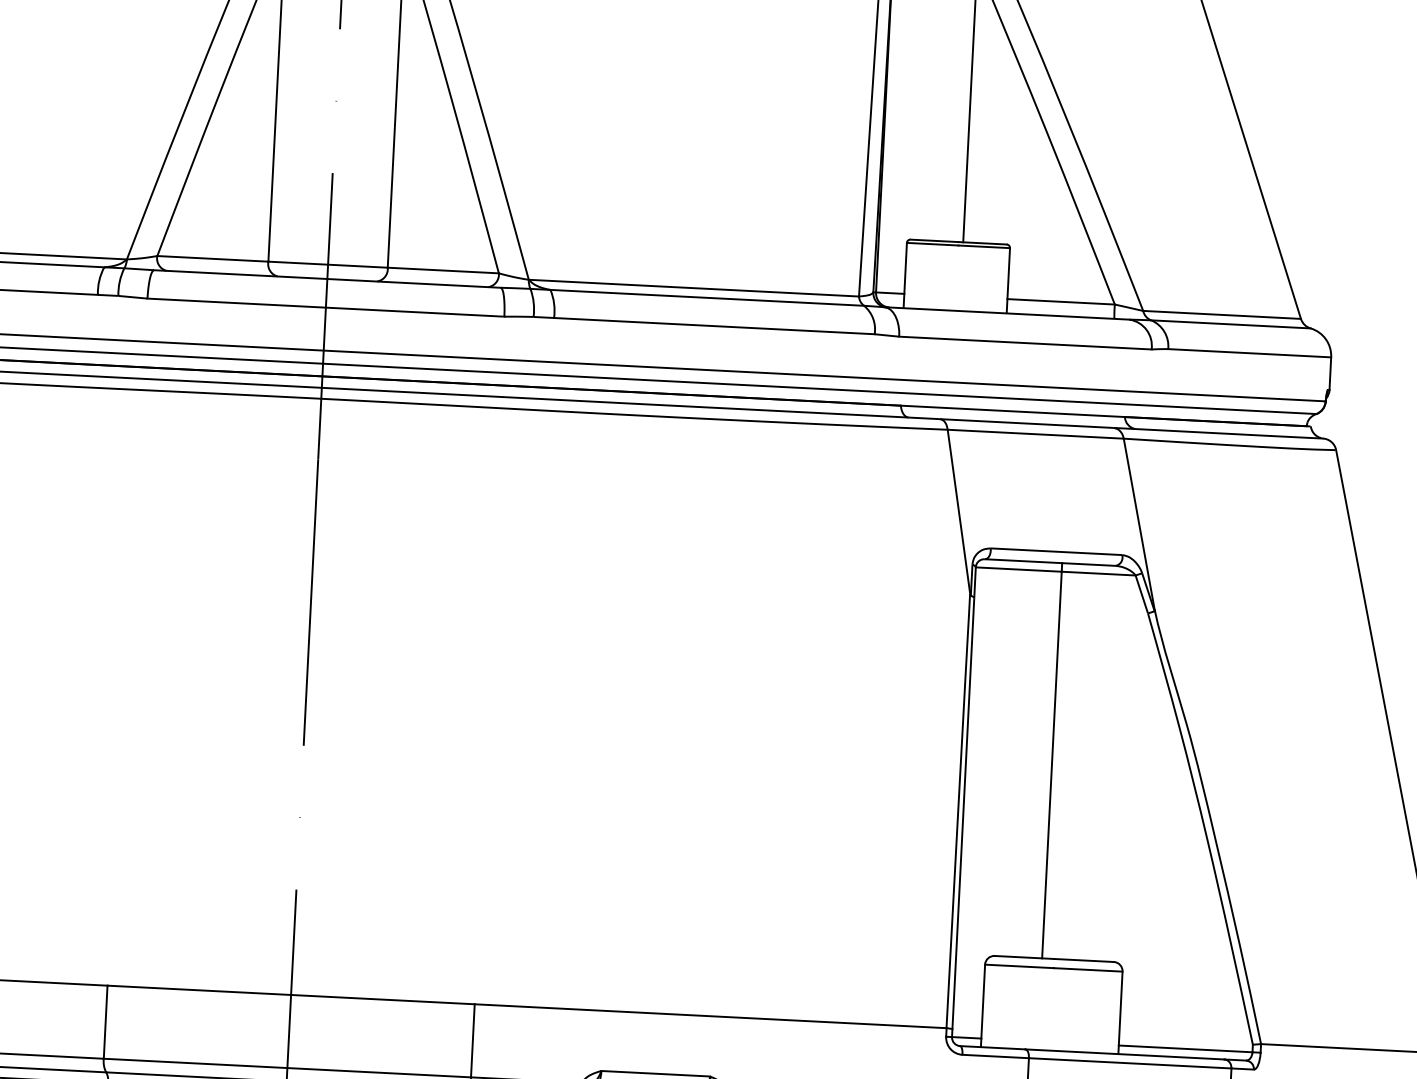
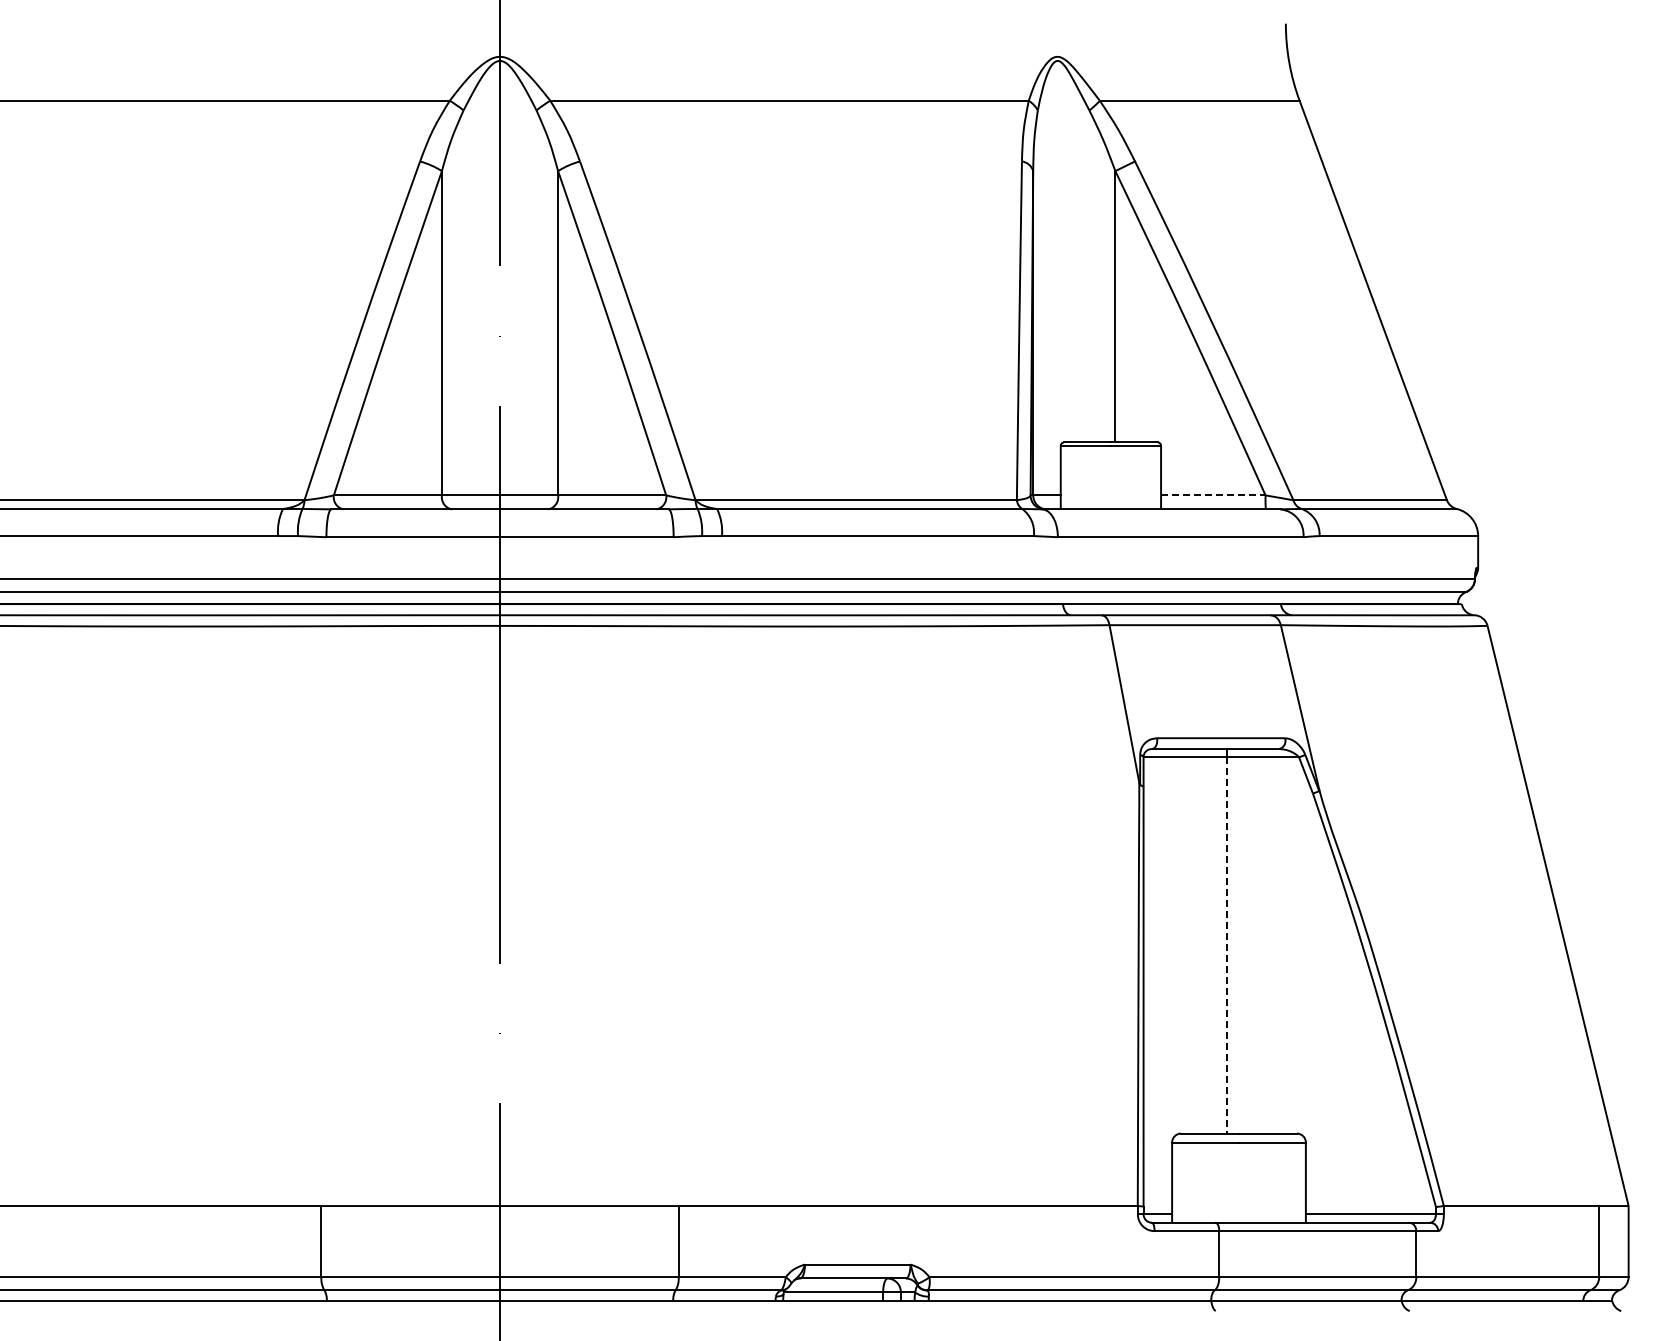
line: (1061, 301) -> (1213, 495), solid -> dashed
line: (1052, 765) -> (1227, 945), solid -> dashed

